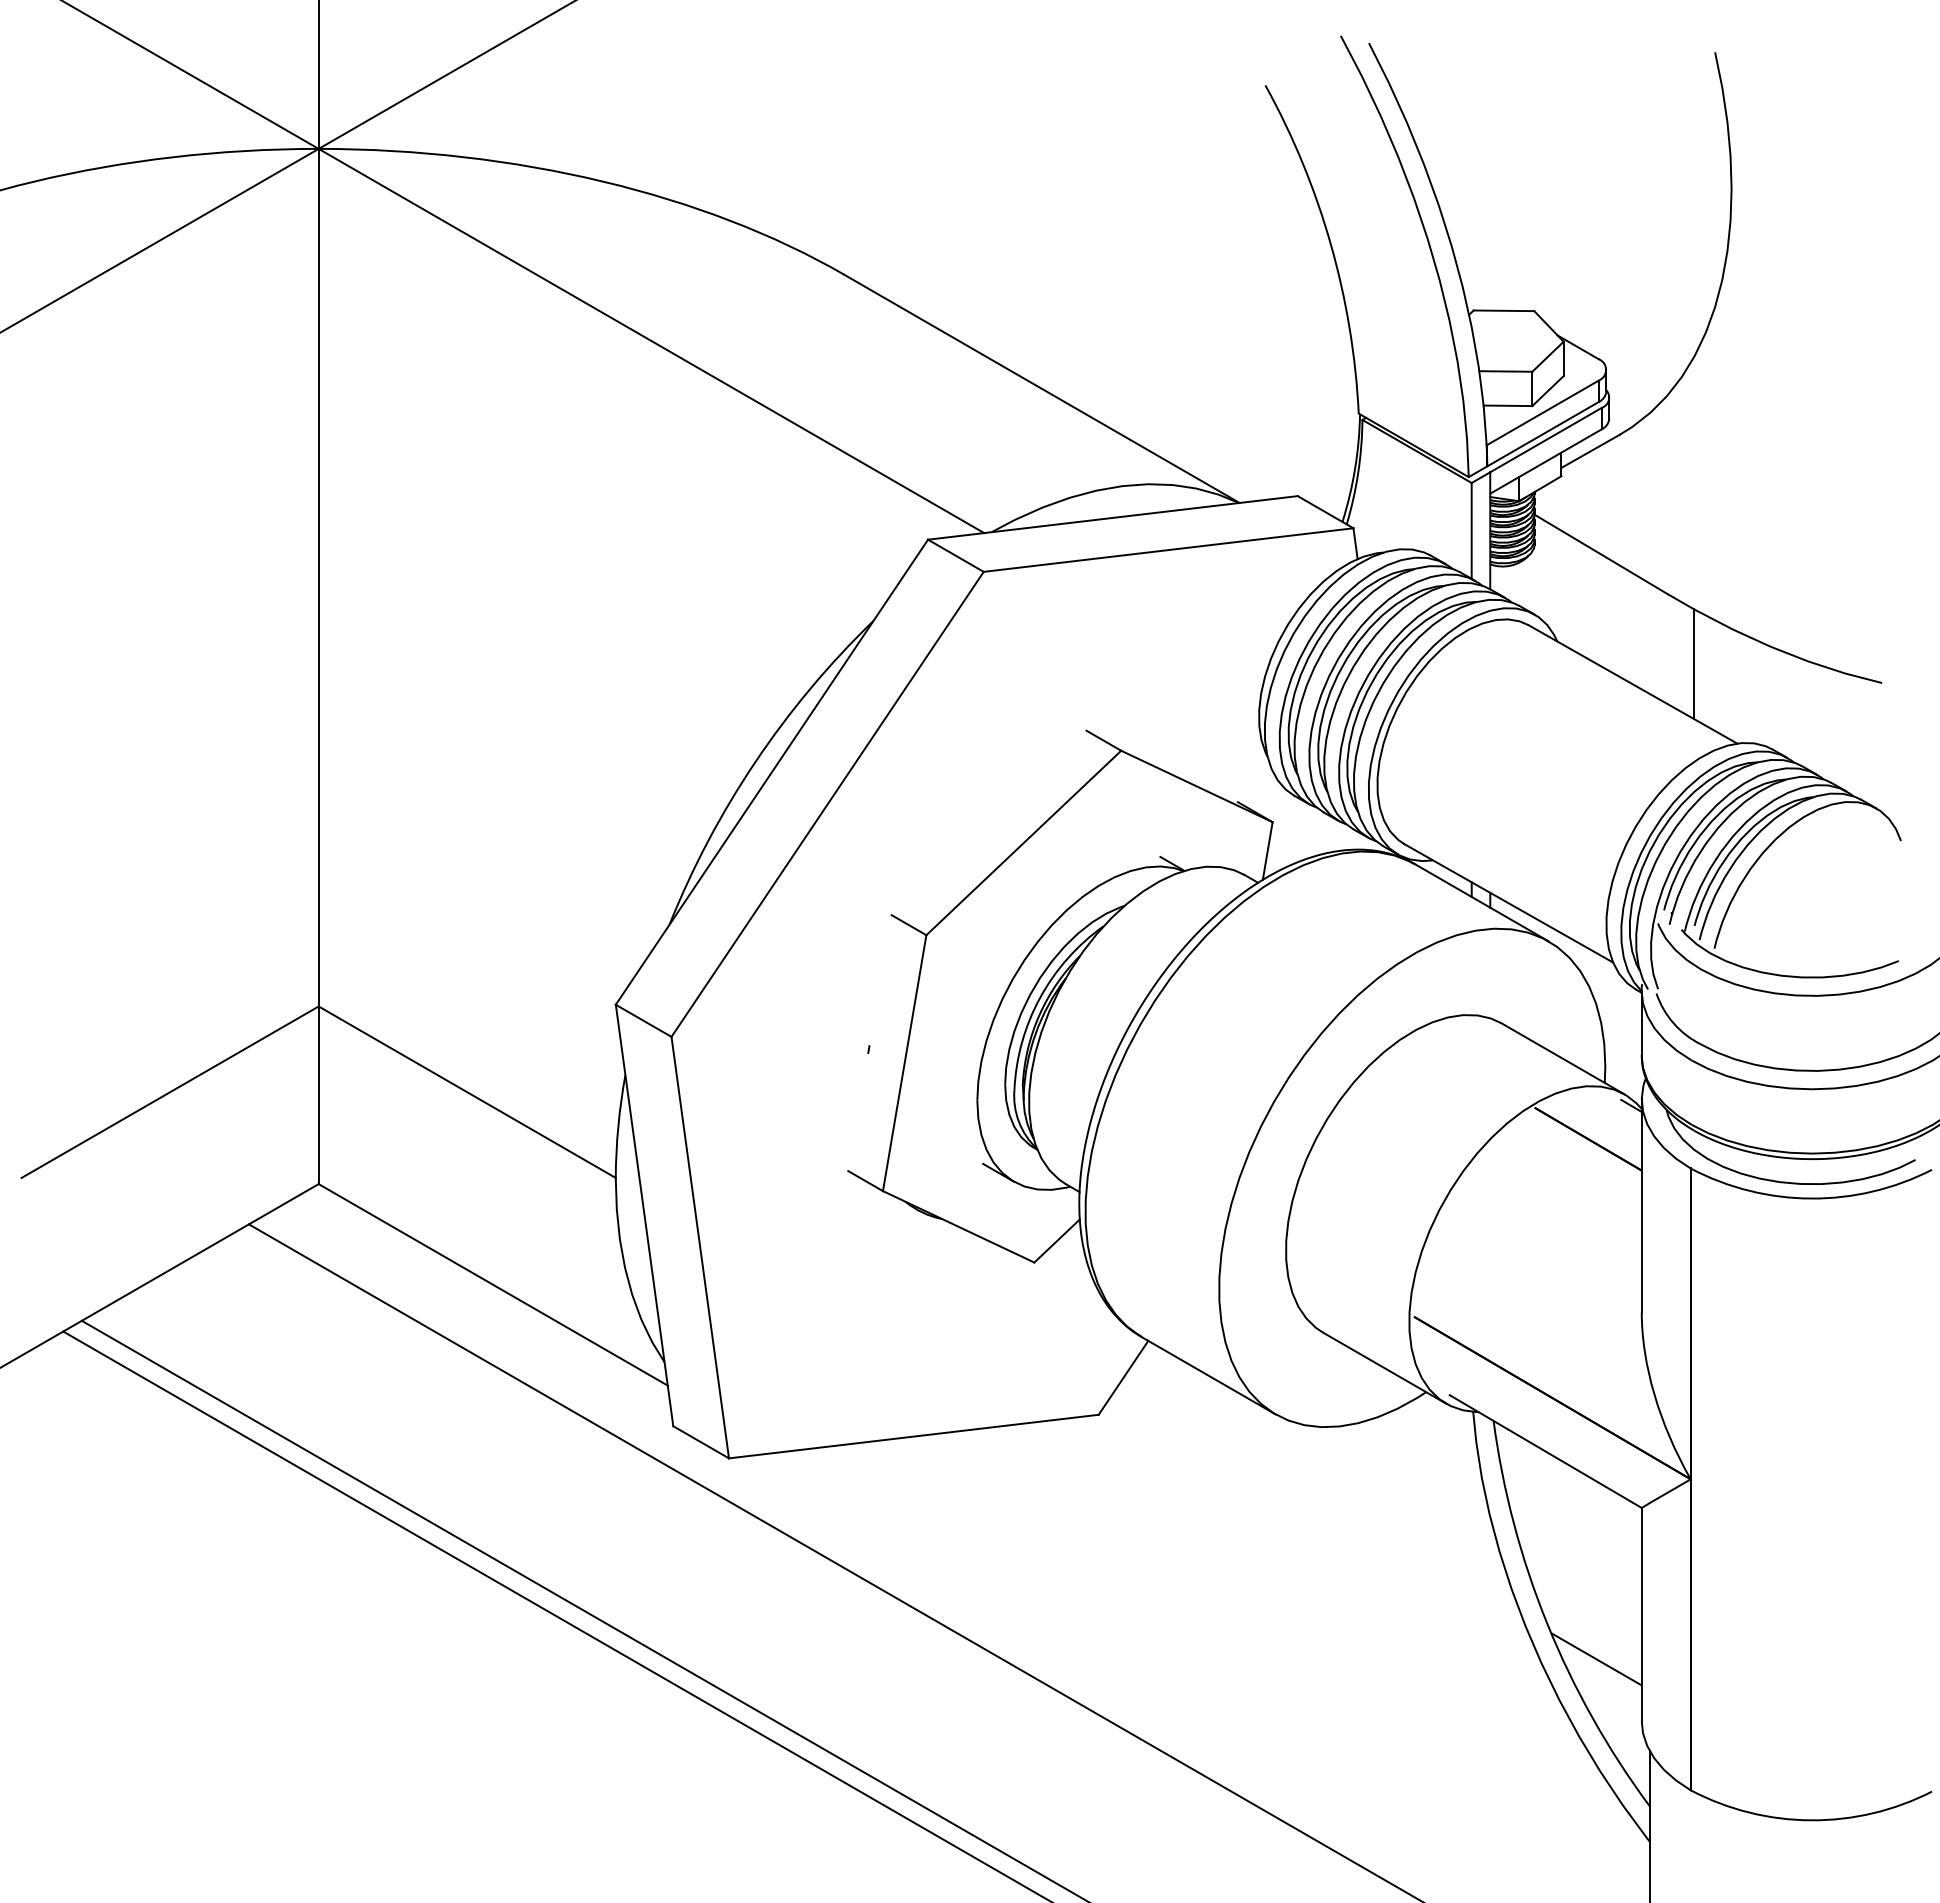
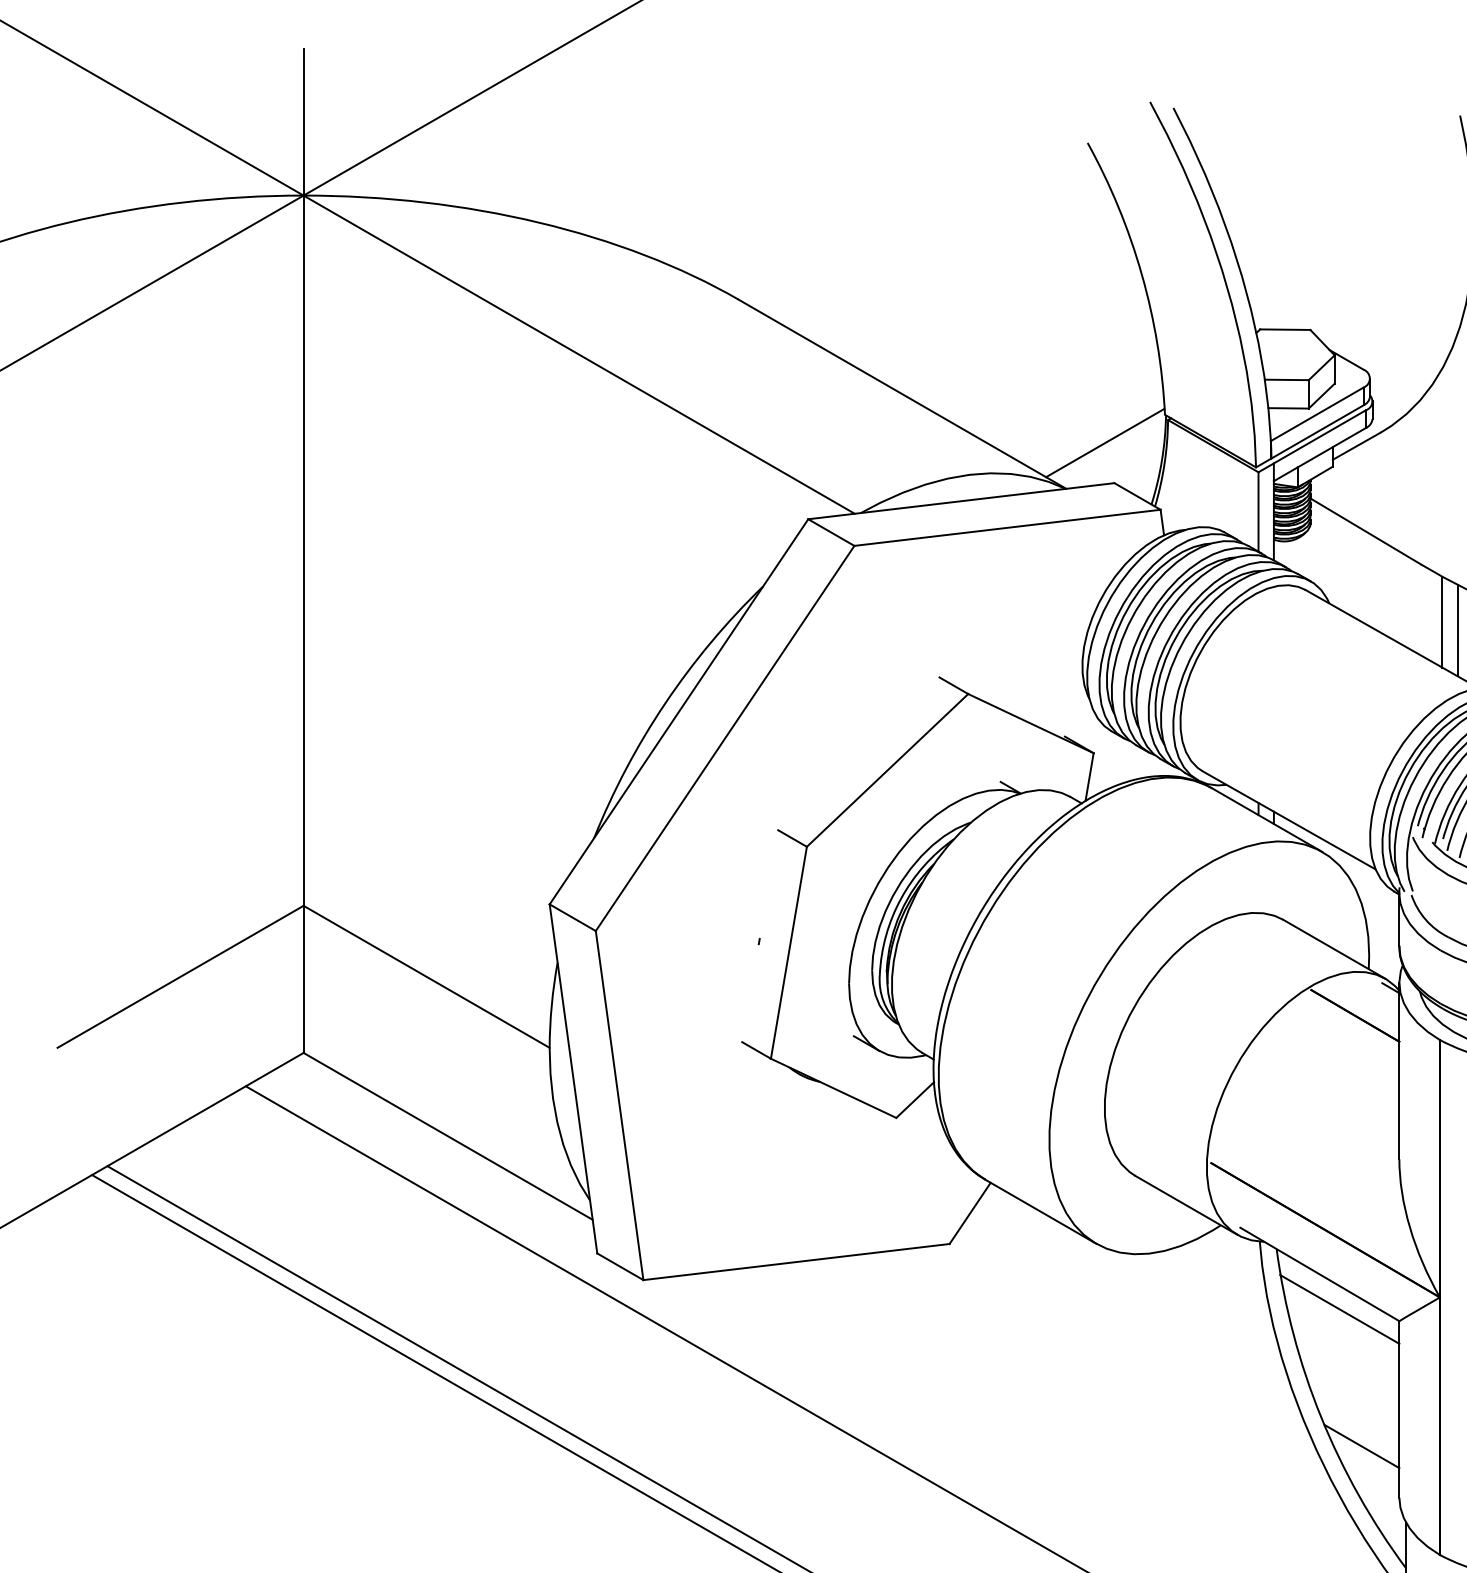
line: (1286, 447) -> (1105, 442), added
line: (1712, 674) -> (1457, 630), added
line: (1569, 1493) -> (1339, 1309), added

